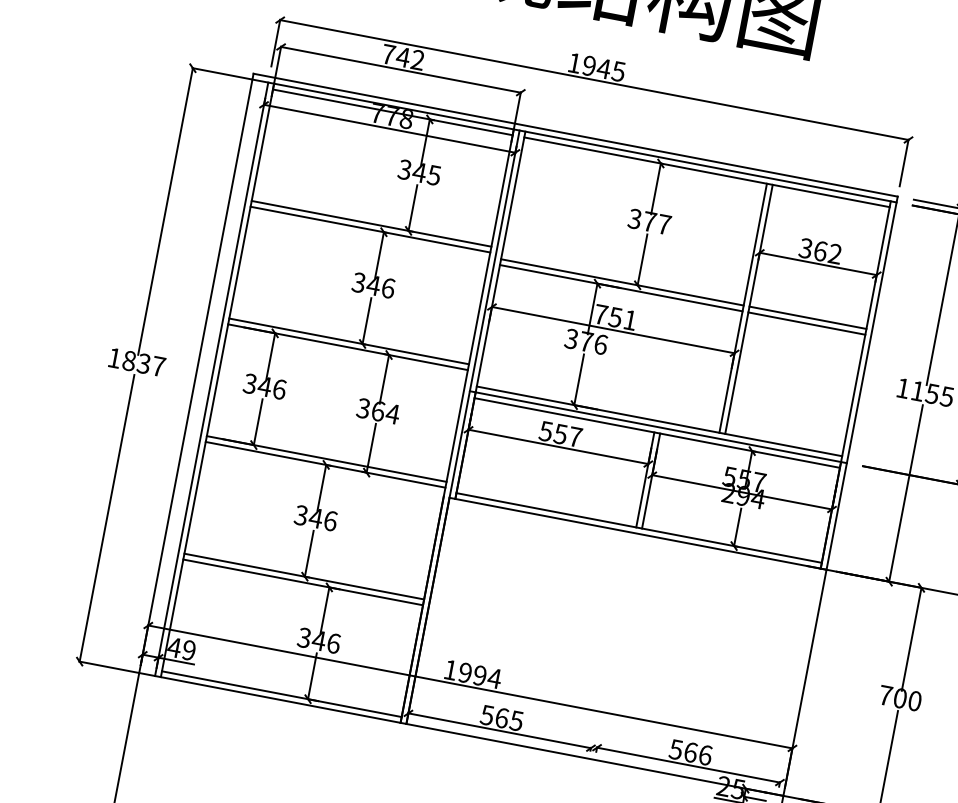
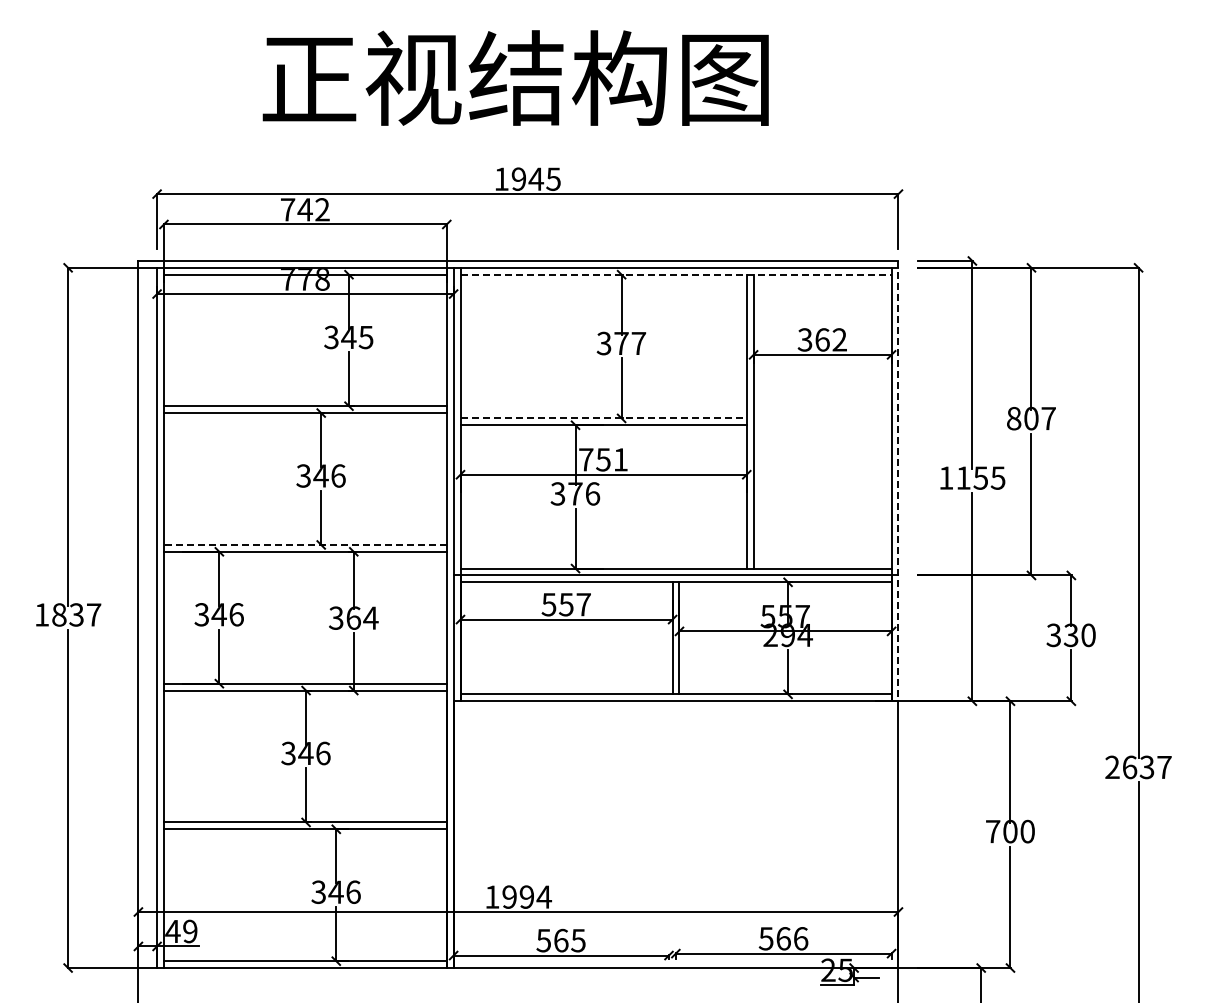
line: (707, 172) -> (676, 274), solid -> dashed
line: (623, 282) -> (604, 418), solid -> dashed
line: (807, 317) -> (822, 418), removed
line: (806, 323) -> (822, 425), removed
line: (348, 340) -> (304, 544), solid -> dashed
line: (862, 383) -> (898, 481), solid -> dashed

